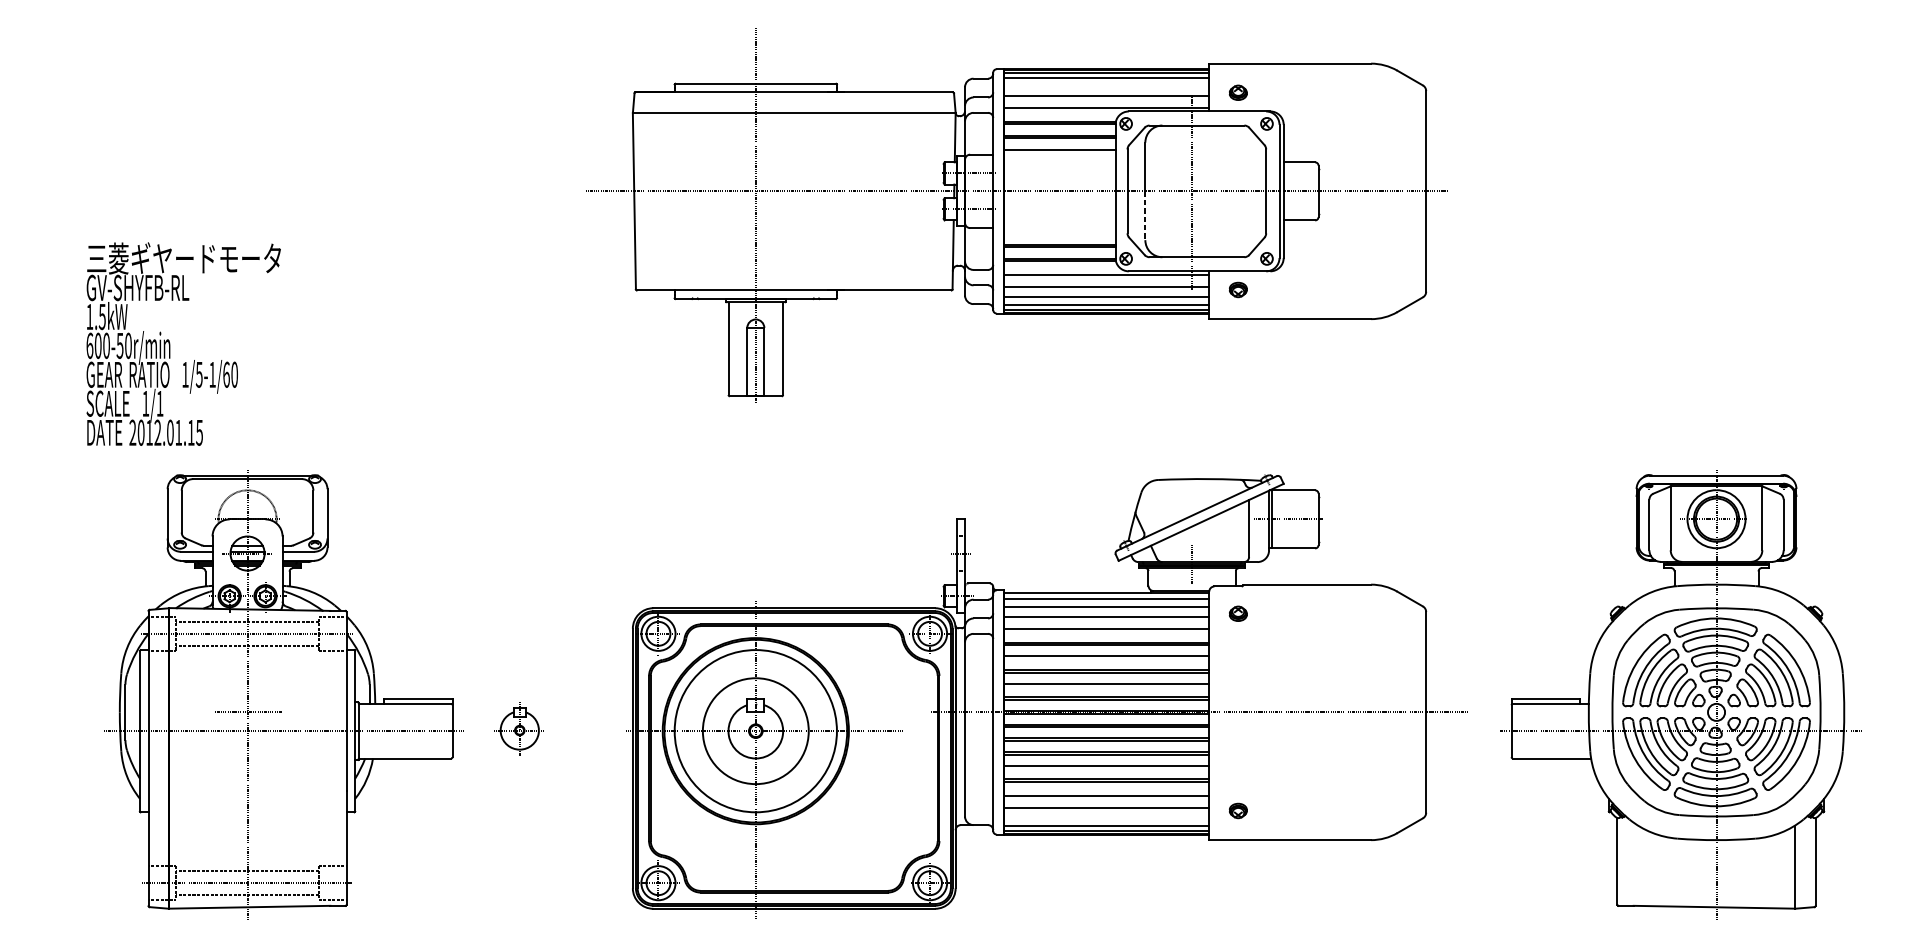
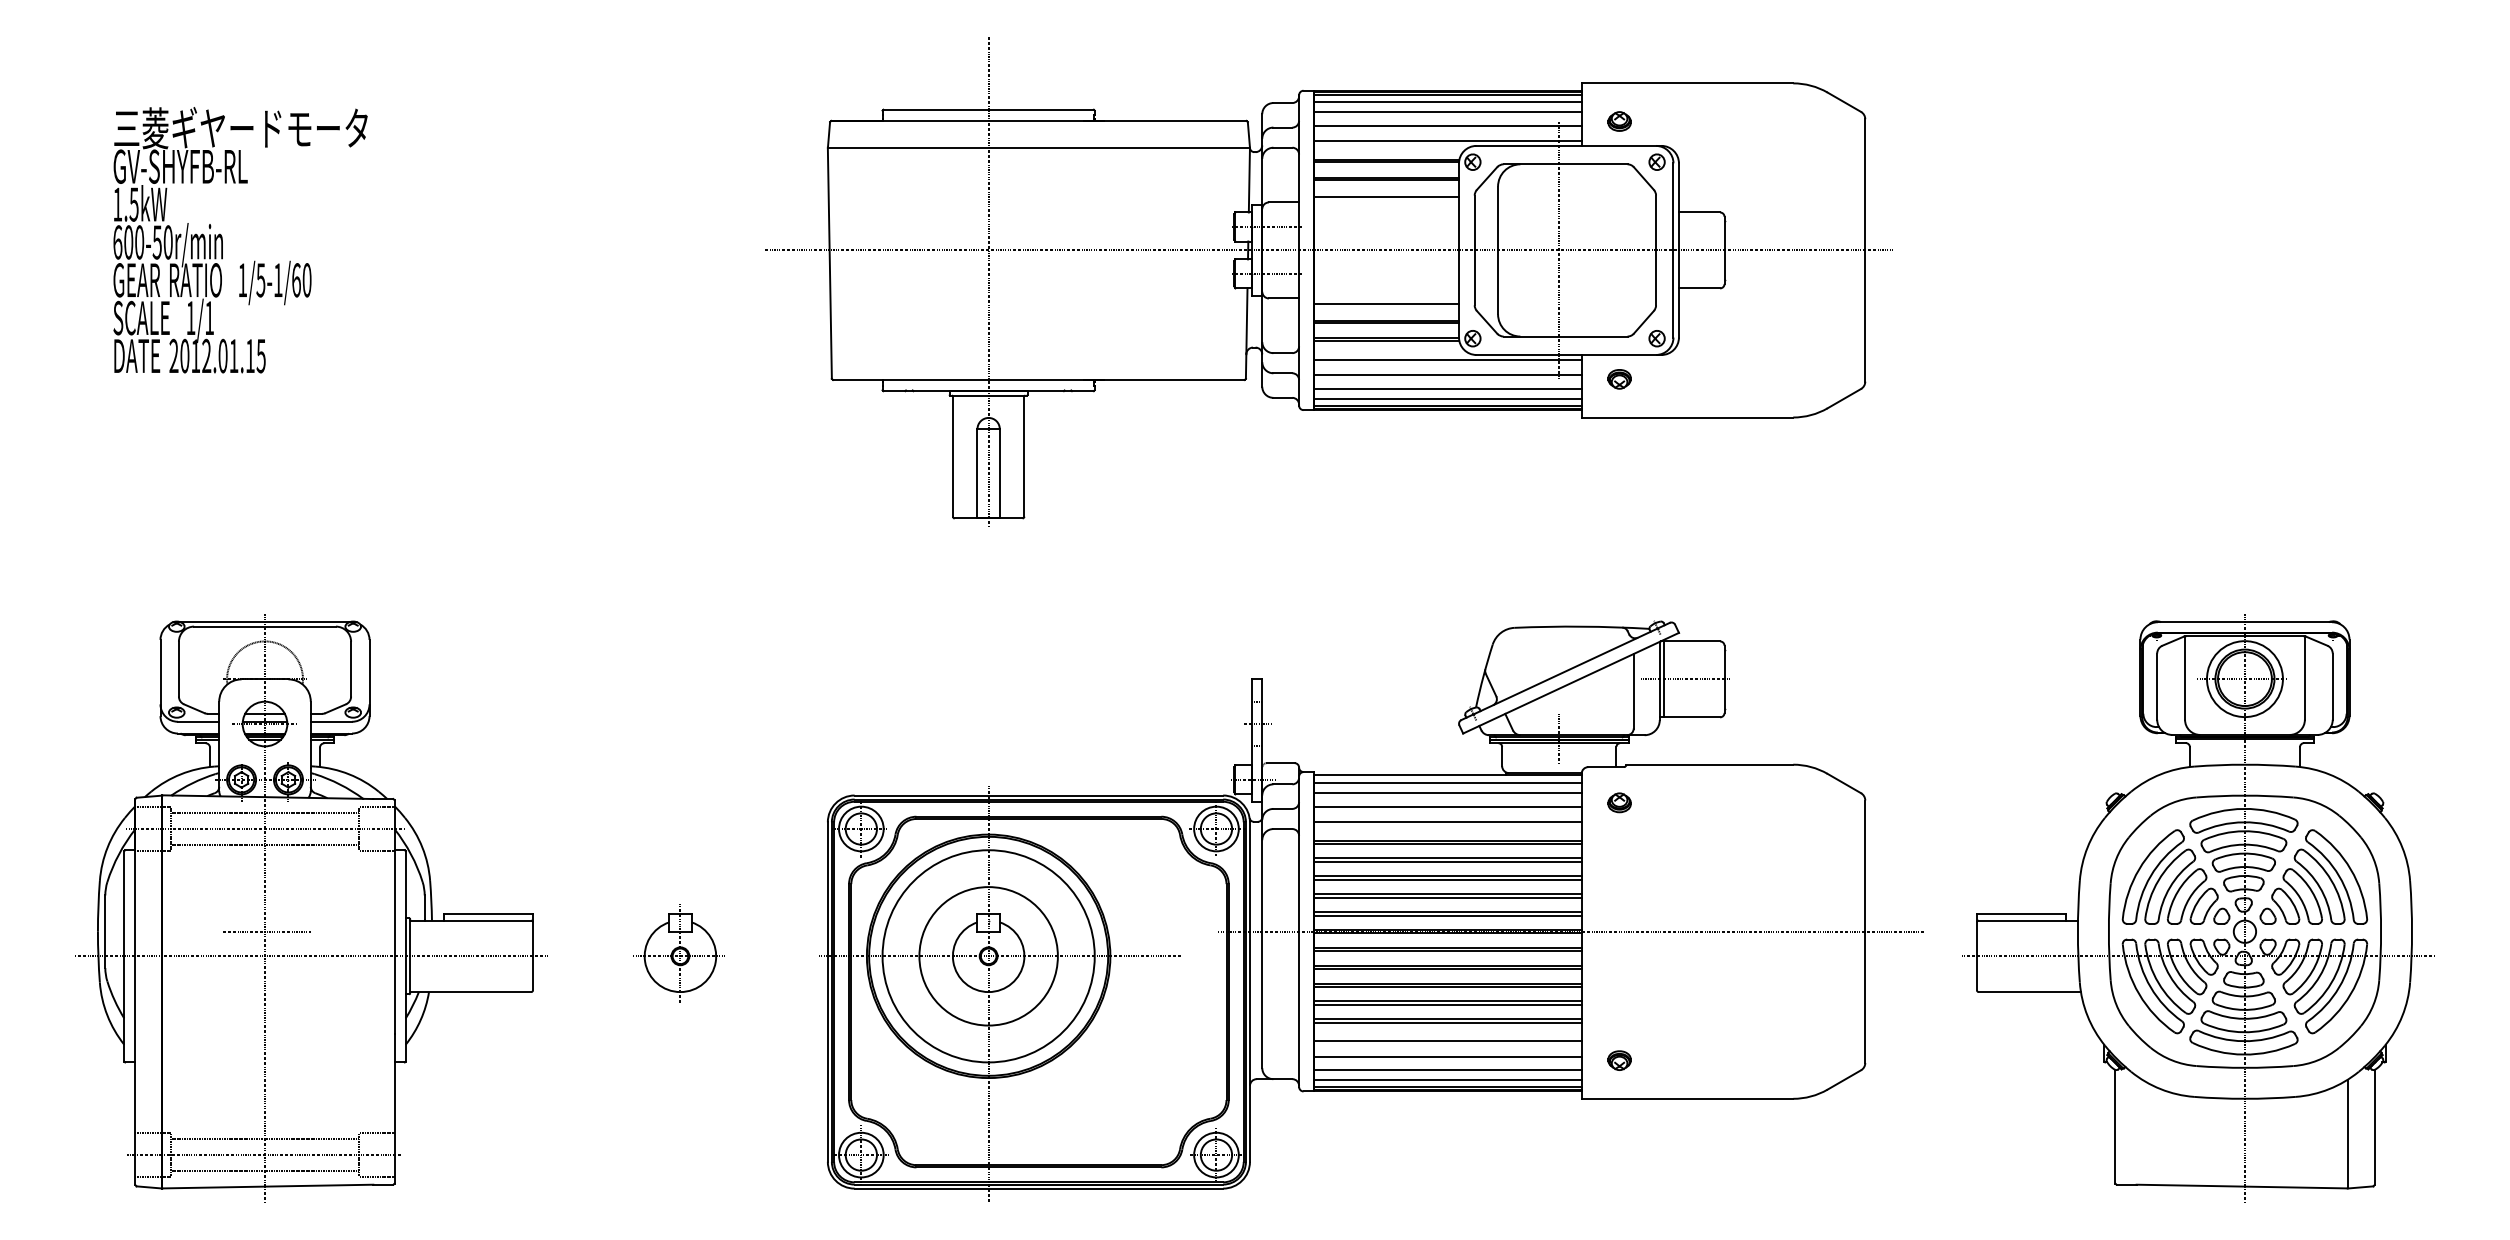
line: (1106, 85) -> (1447, 111), added
line: (1145, 215) -> (1498, 282), dashed -> solid
line: (1060, 232) -> (1386, 304), added
text: (183, 344) -> (240, 240), moved
line: (1106, 659) -> (1447, 862), added
line: (1106, 686) -> (1447, 897), added
part: (283, 694) -> (311, 908), moved
part: (518, 729) -> (678, 953), size x1.43
line: (1106, 768) -> (1447, 1005), added
line: (1106, 818) -> (1447, 1070), added

